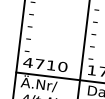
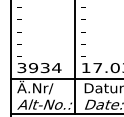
text: (45, 65) -> (39, 68), 4710 -> 3934

